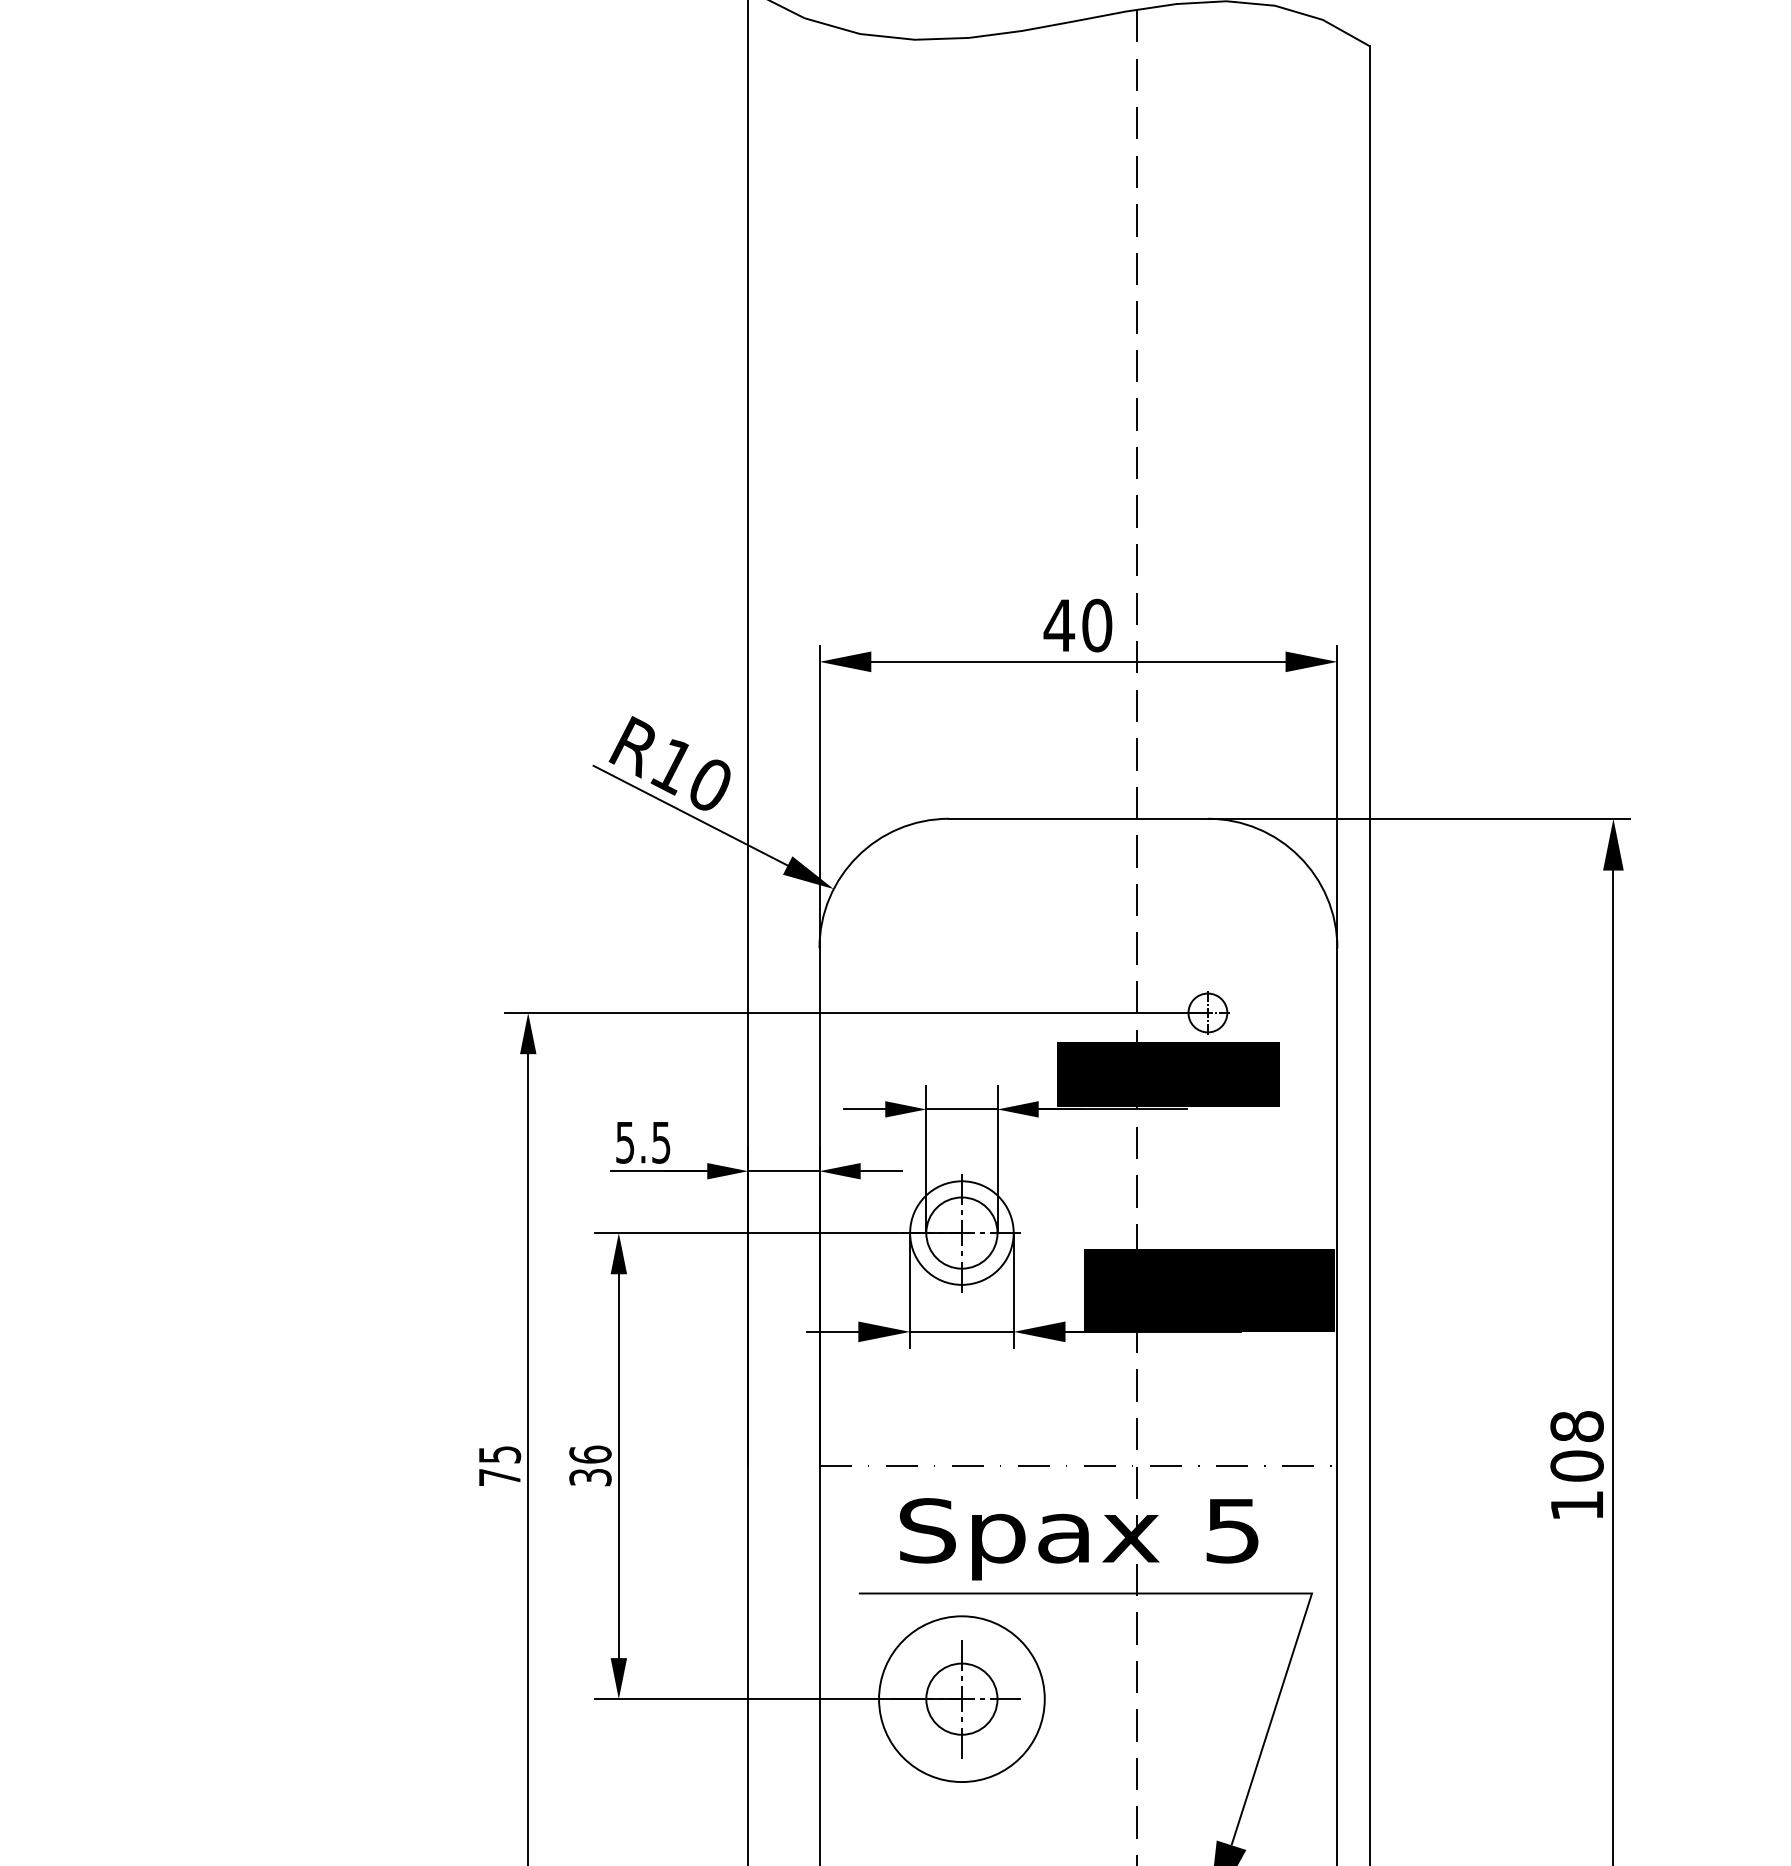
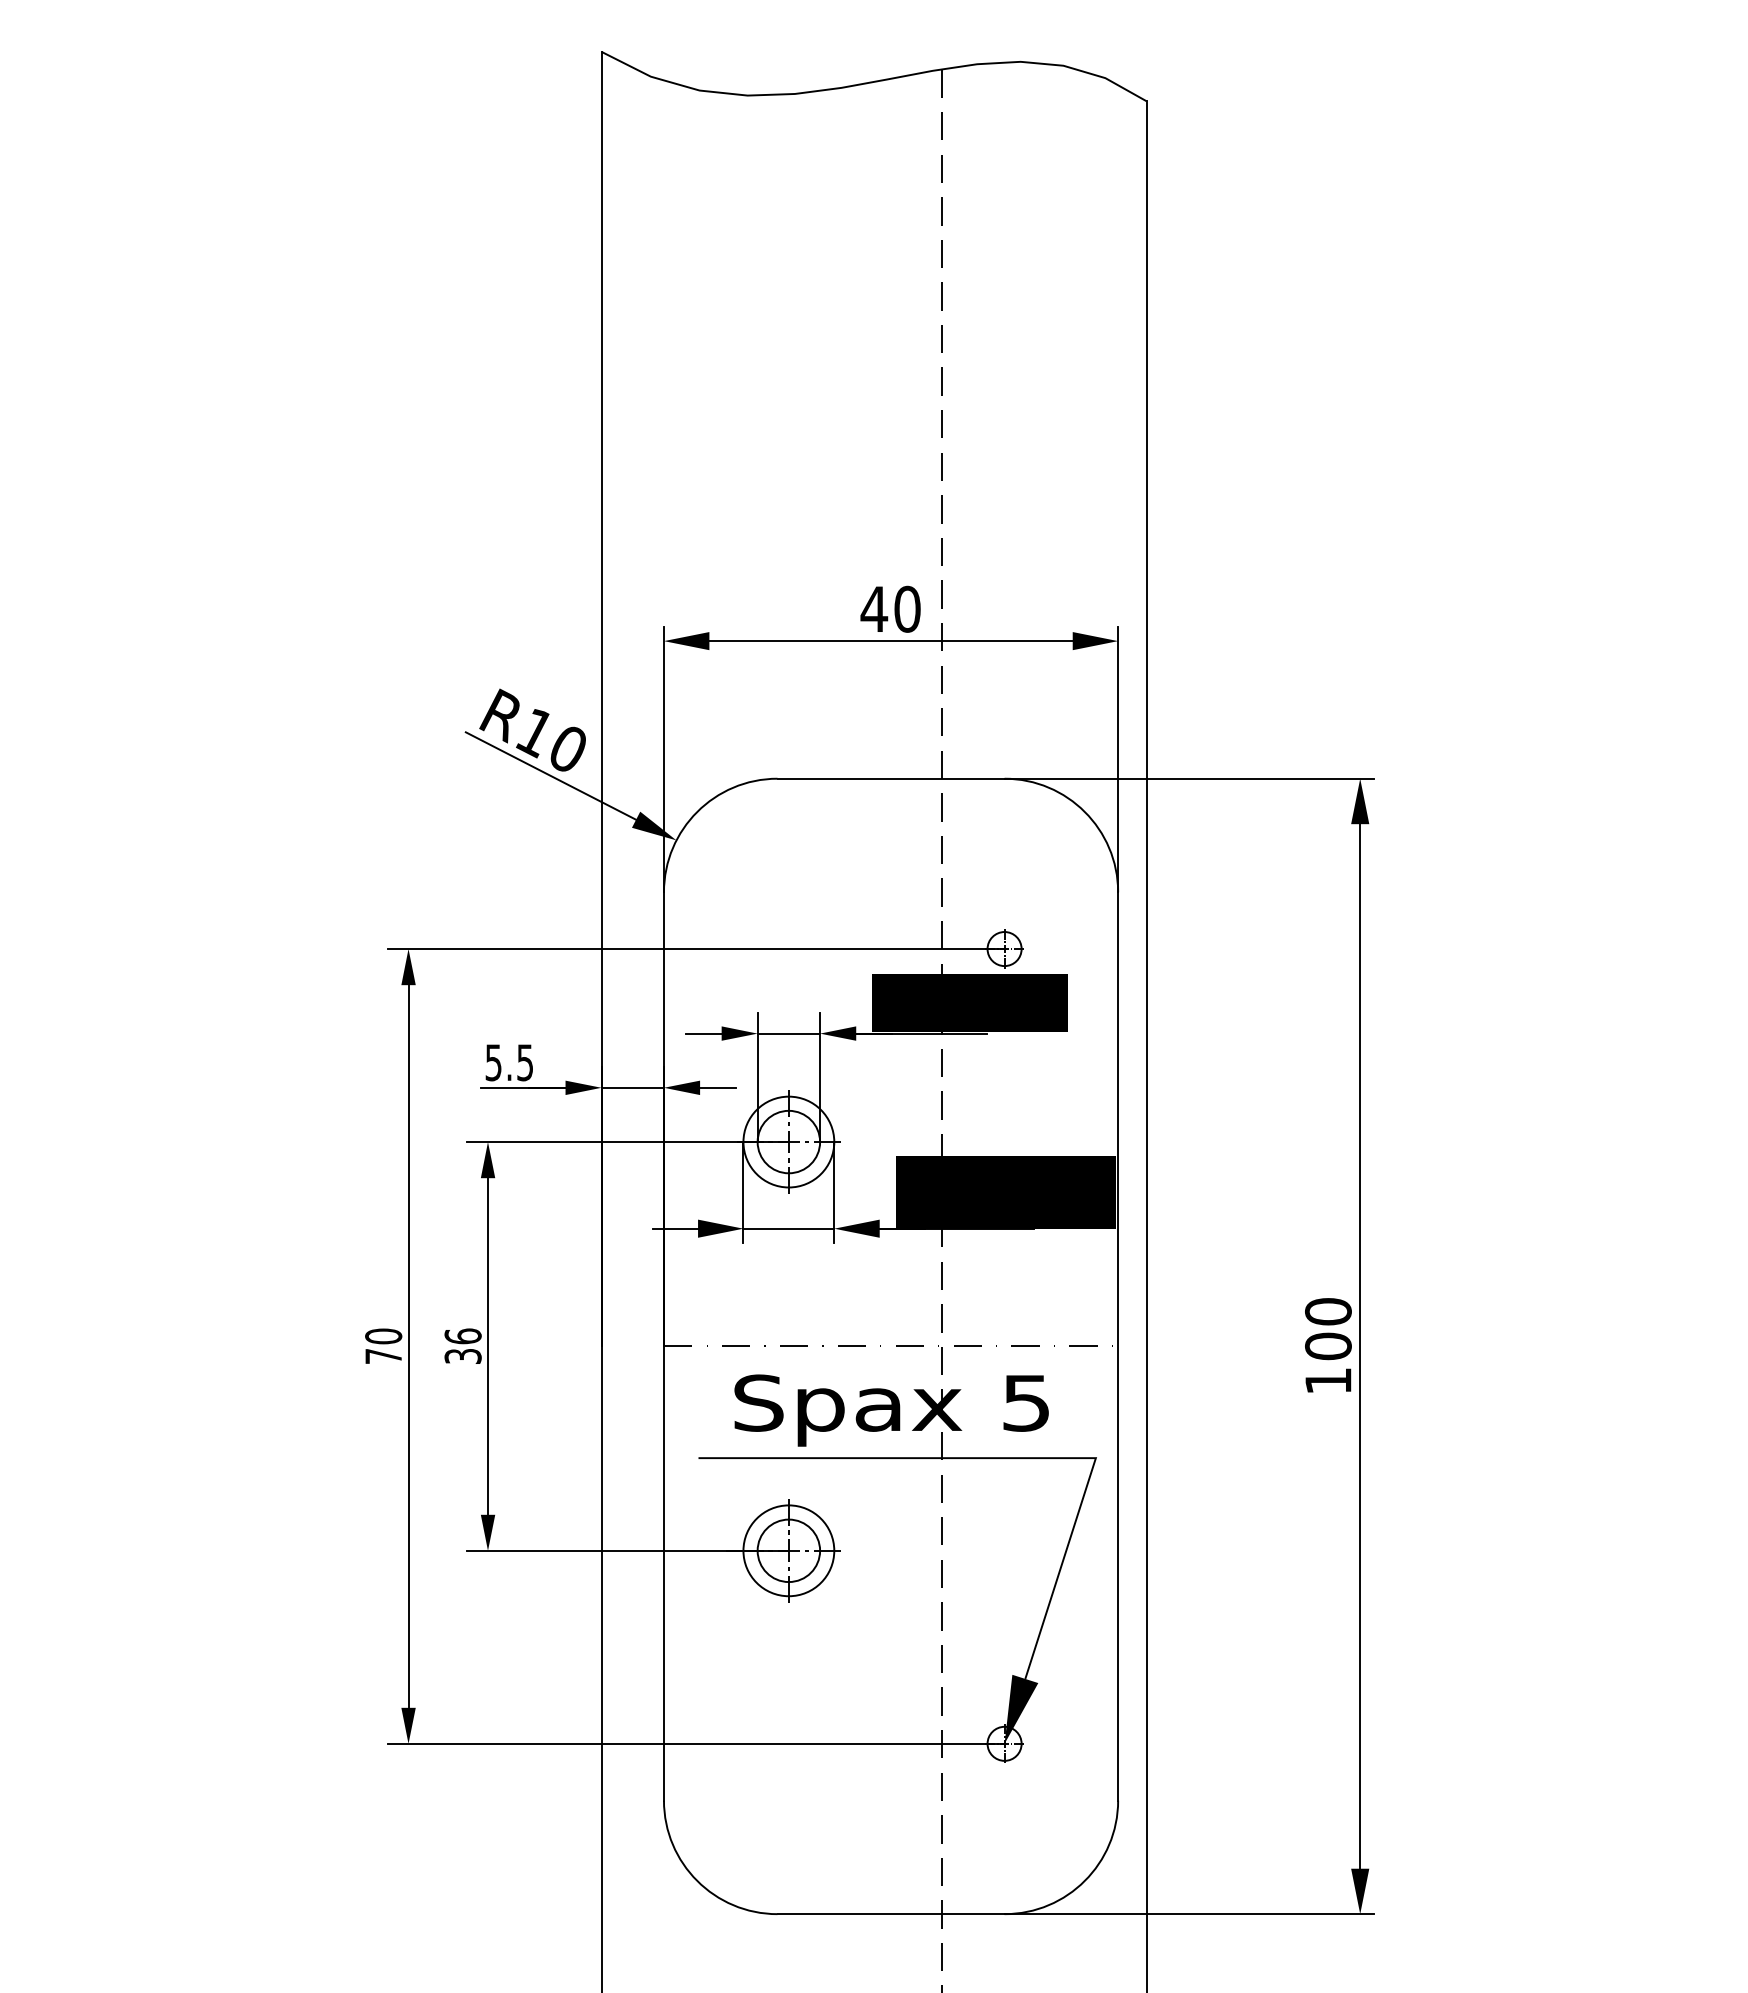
text: (1577, 1426) -> (1328, 1311), 108 -> 100
text: (499, 1454) -> (383, 1336), 75 -> 70
circle: (961, 1698) -> (788, 1550), size x0.62

